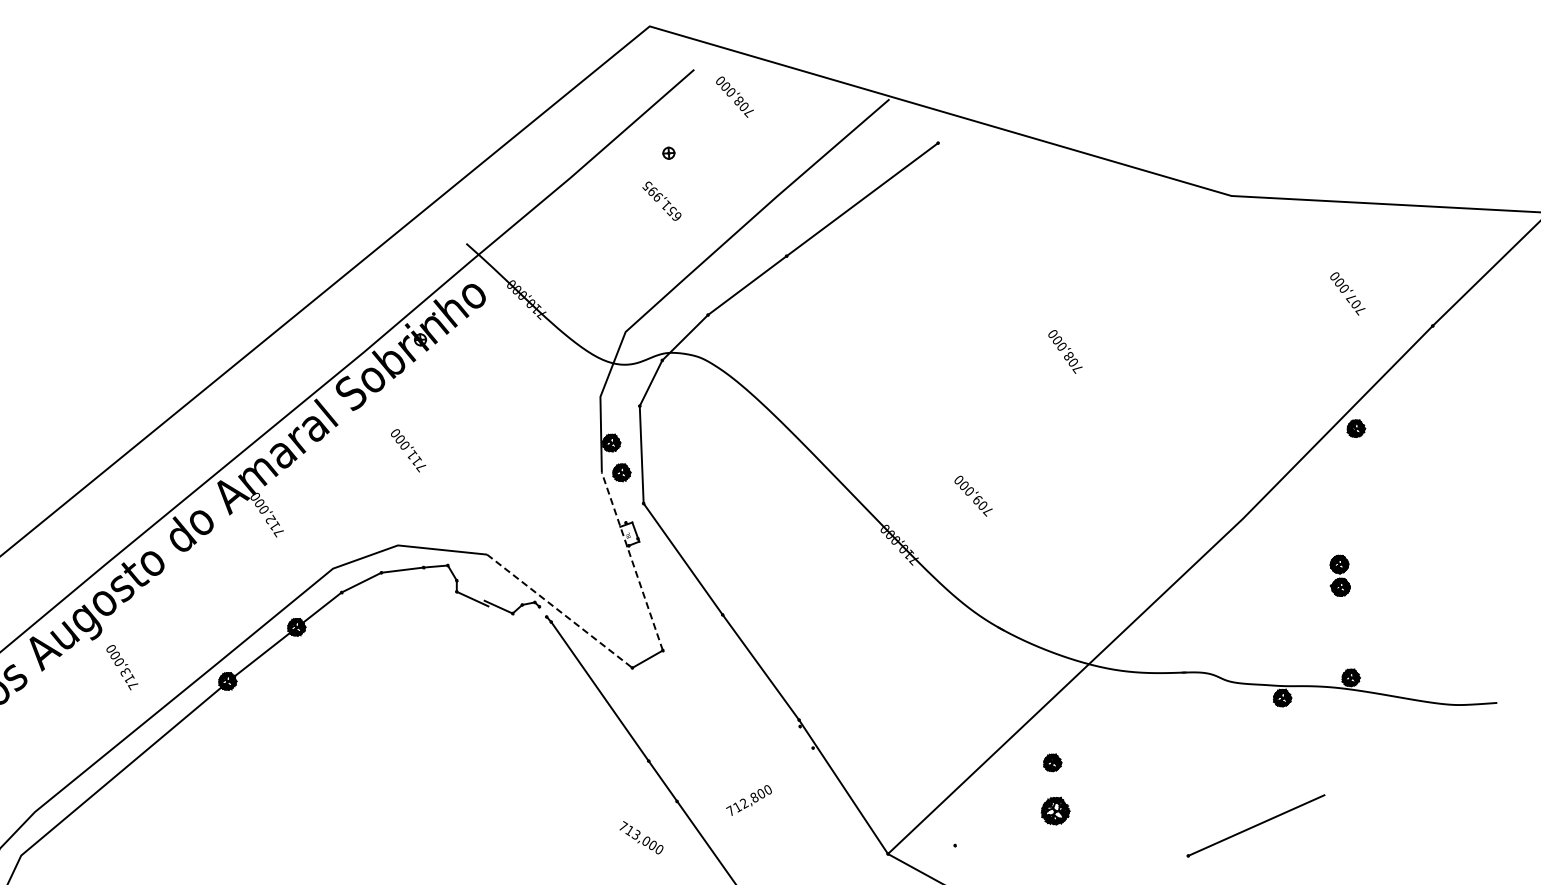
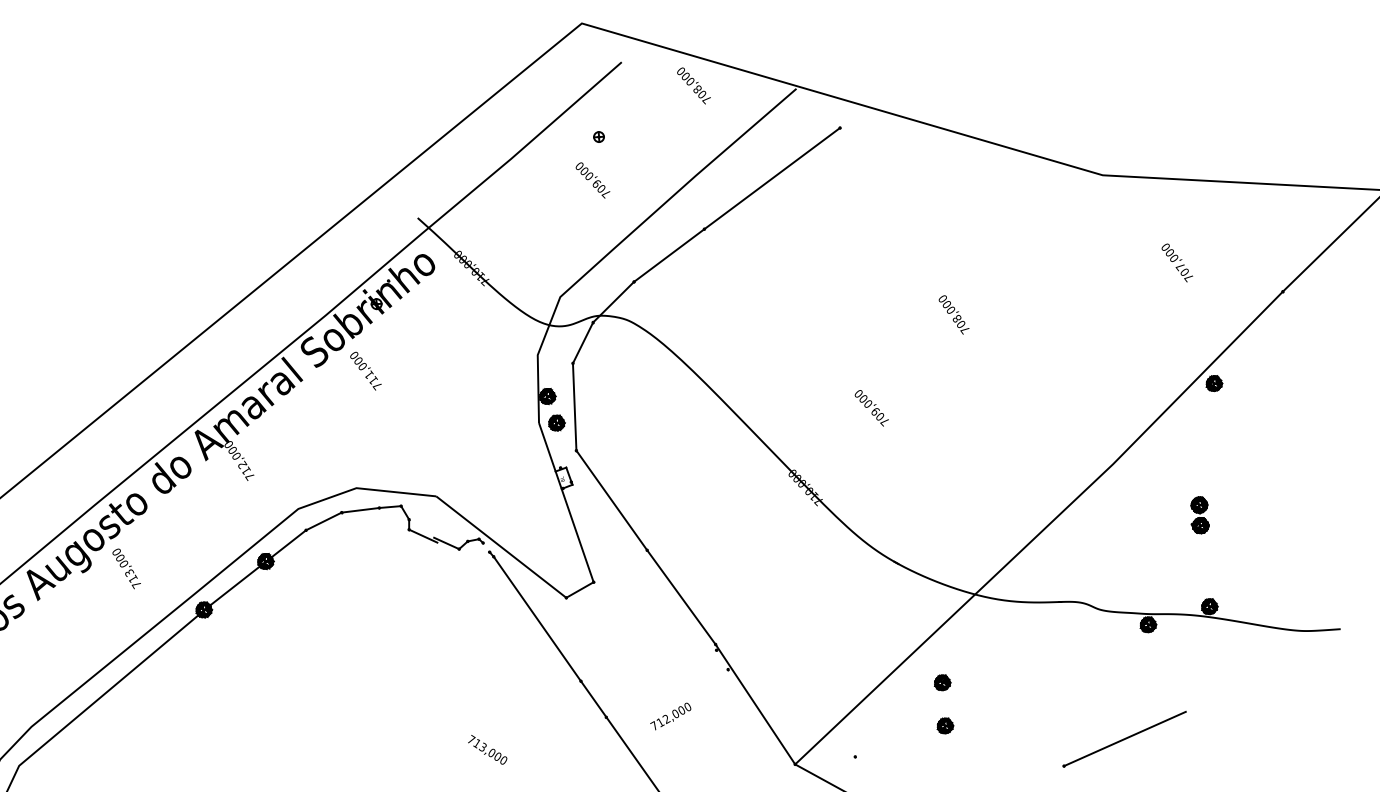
text: (734, 96) -> (693, 85), moved
text: (661, 202) -> (592, 181), 651,995 -> 709,000
text: (1347, 293) -> (1177, 262), moved
text: (408, 450) -> (365, 370), moved
text: (973, 495) -> (871, 407), moved
line: (632, 561) -> (566, 502), dashed -> solid
line: (560, 611) -> (501, 547), dashed -> solid
text: (122, 667) -> (126, 568), moved
text: (754, 797) -> (675, 713), 712,800 -> 712,000
part: (1055, 810) -> (945, 725), size x0.62
text: (641, 837) -> (487, 749), moved

